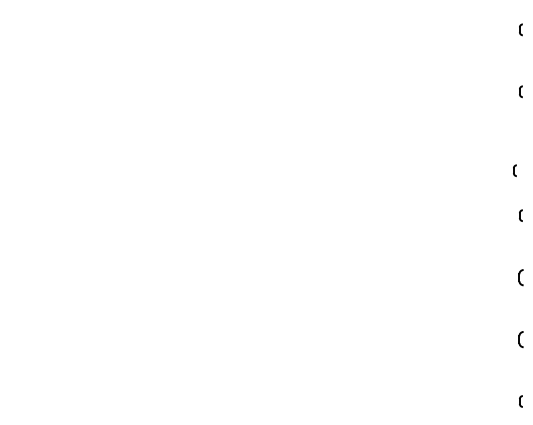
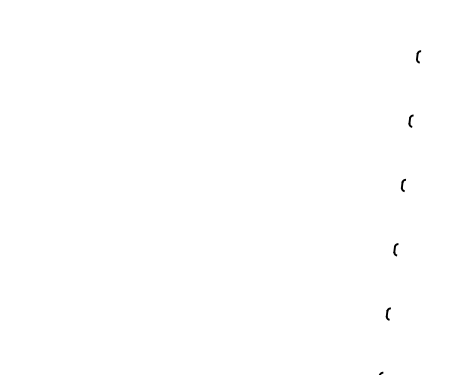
part: (514, 170) -> (410, 120), moved
part: (520, 277) -> (395, 249), size x0.71
part: (520, 339) -> (387, 313), size x0.71

